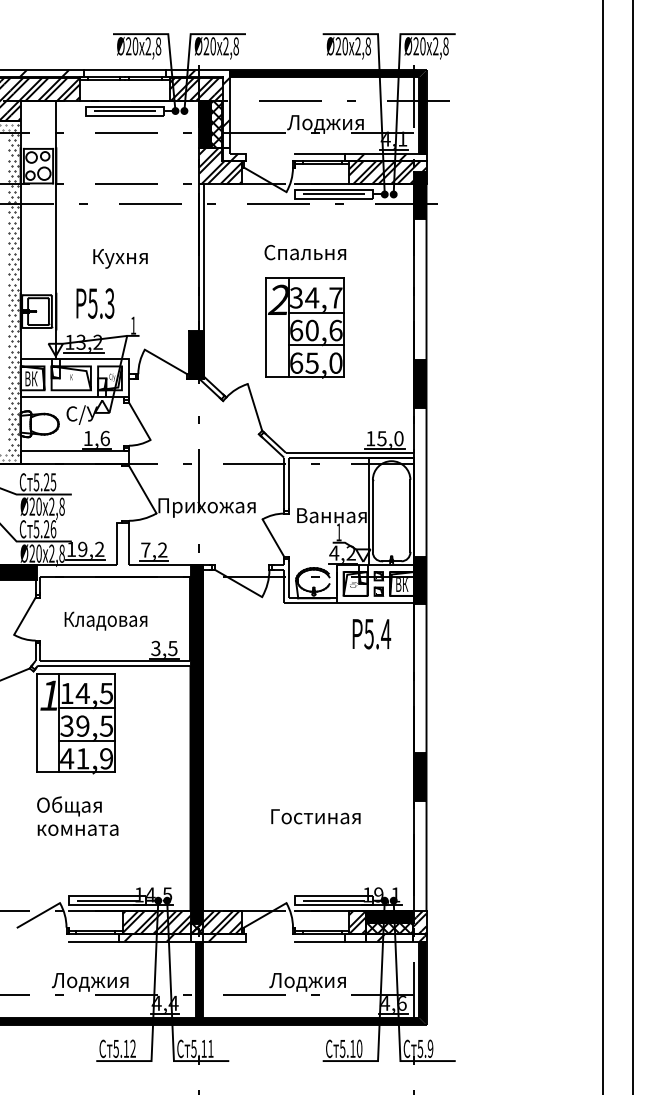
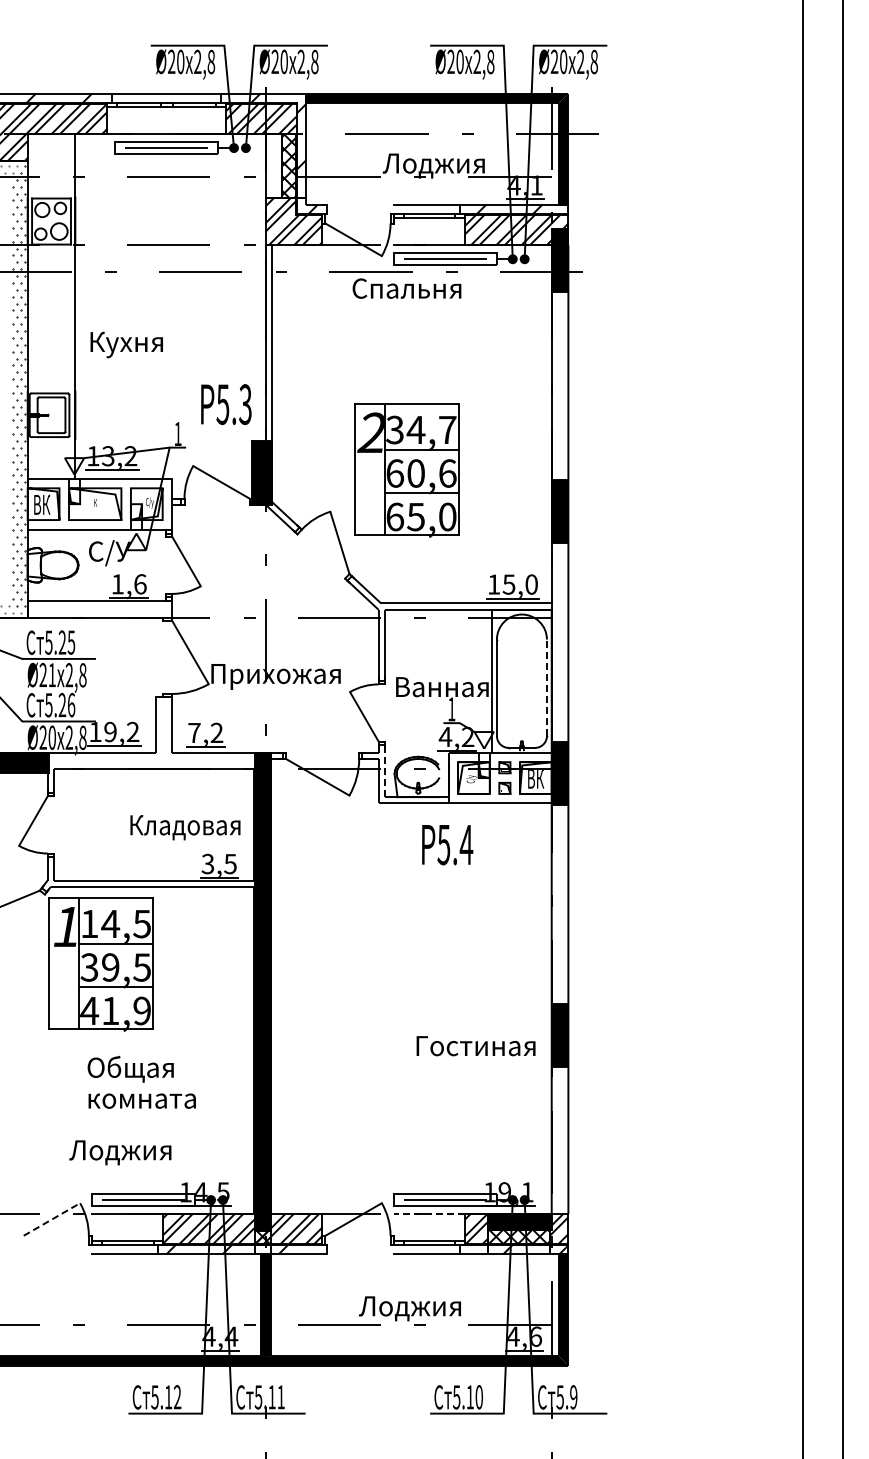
fill: (205, 124) -> (273, 165), removed
text: (304, 252) -> (406, 288), moved
text: (120, 258) -> (126, 344), moved
text: (95, 303) -> (226, 404), moved
part: (304, 328) -> (406, 470), moved
text: (38, 506) -> (51, 674), Ø20 -> Ø21
line: (410, 515) -> (546, 687), solid -> dashed
line: (288, 578) -> (384, 770), solid -> dashed
text: (106, 621) -> (185, 827), moved
text: (371, 634) -> (447, 845), moved
text: (77, 815) -> (141, 1081), moved
text: (315, 817) -> (475, 1046), moved
line: (322, 910) -> (429, 1213), solid -> dashed
line: (38, 915) -> (51, 1219), solid -> dashed
text: (90, 982) -> (120, 1152), moved

